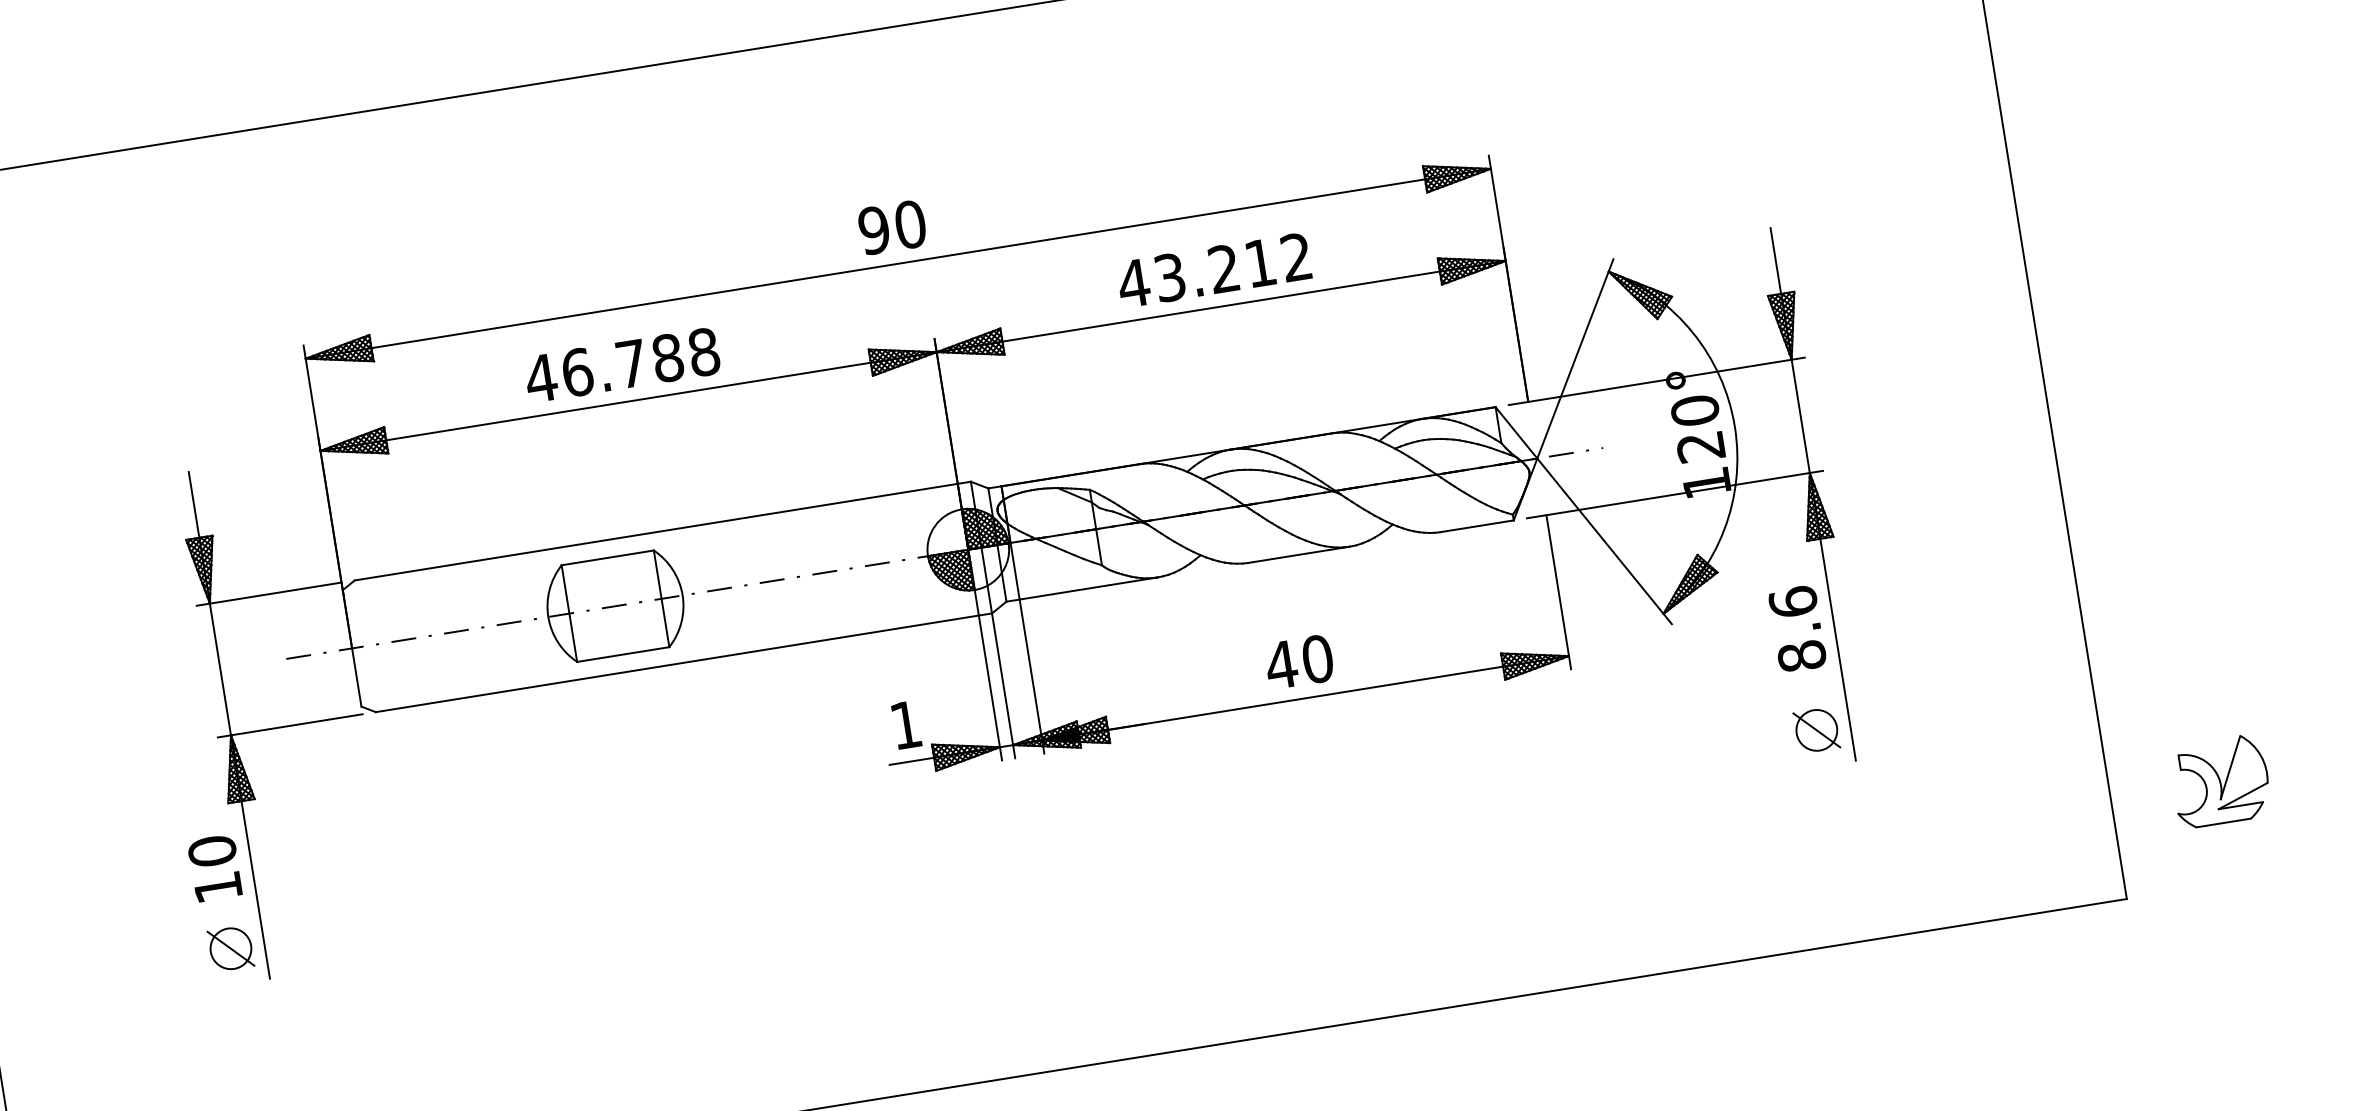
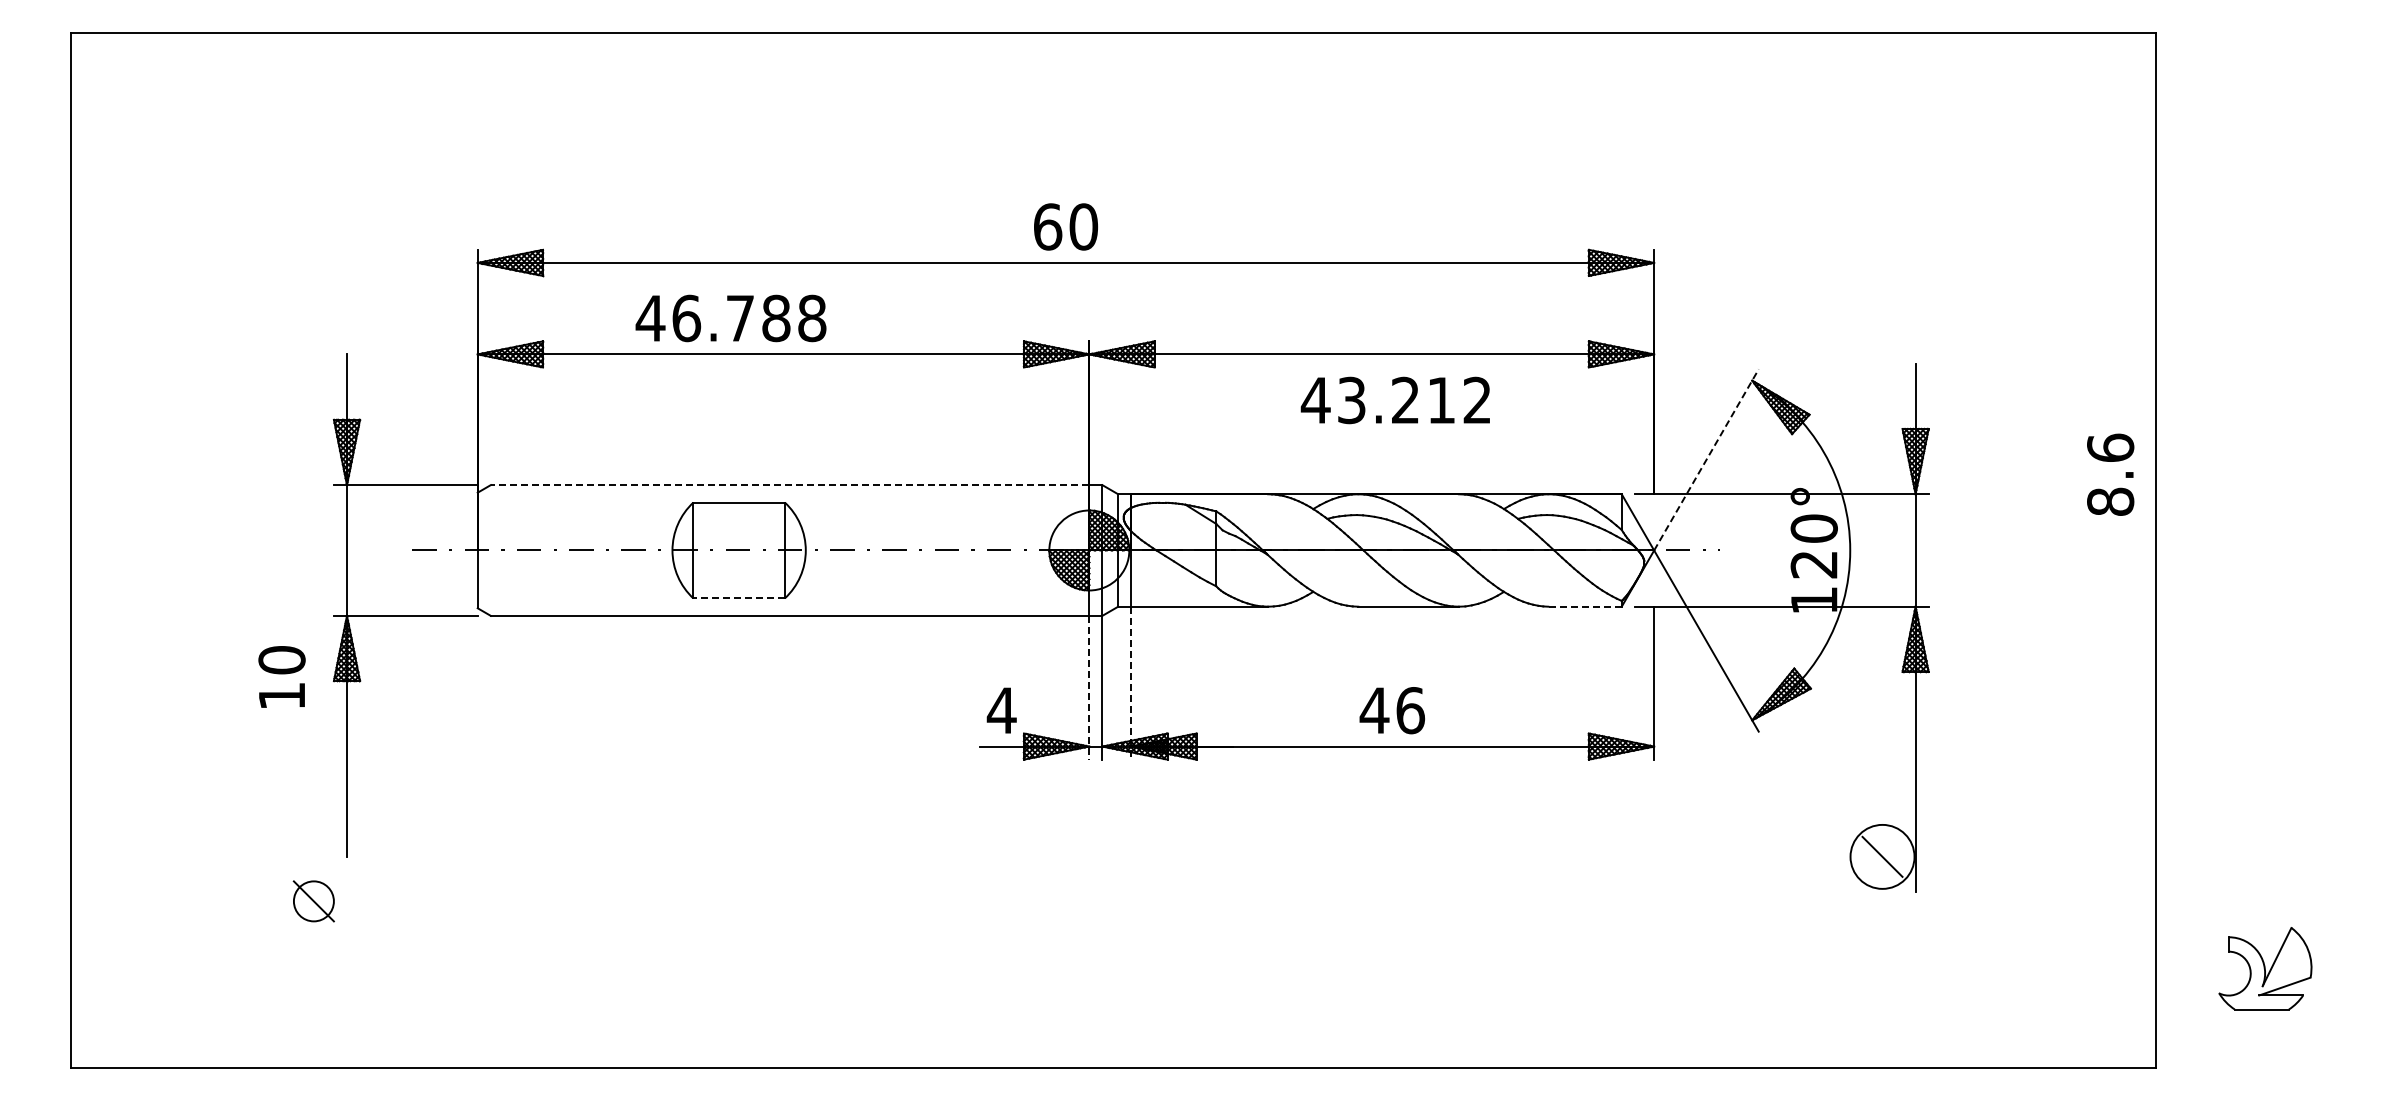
text: (873, 230) -> (1047, 226), 90 -> 60
text: (1213, 270) -> (1394, 400), moved
line: (1575, 358) -> (1706, 459), solid -> dashed
text: (621, 365) -> (730, 318), moved
line: (1476, 526) -> (1584, 606), solid -> dashed
line: (655, 532) -> (789, 485), solid -> dashed
text: (1797, 628) -> (2110, 474), moved
line: (623, 654) -> (739, 598), solid -> dashed
text: (1317, 659) -> (1410, 710), 40 -> 46
line: (1032, 676) -> (1131, 683), solid -> dashed
line: (990, 687) -> (1089, 687), solid -> dashed
text: (905, 725) -> (1001, 710), 1 -> 4
circle: (1816, 730) -> (1882, 856), size x1.6
text: (214, 867) -> (281, 676), moved
part: (230, 948) -> (313, 901), moved

